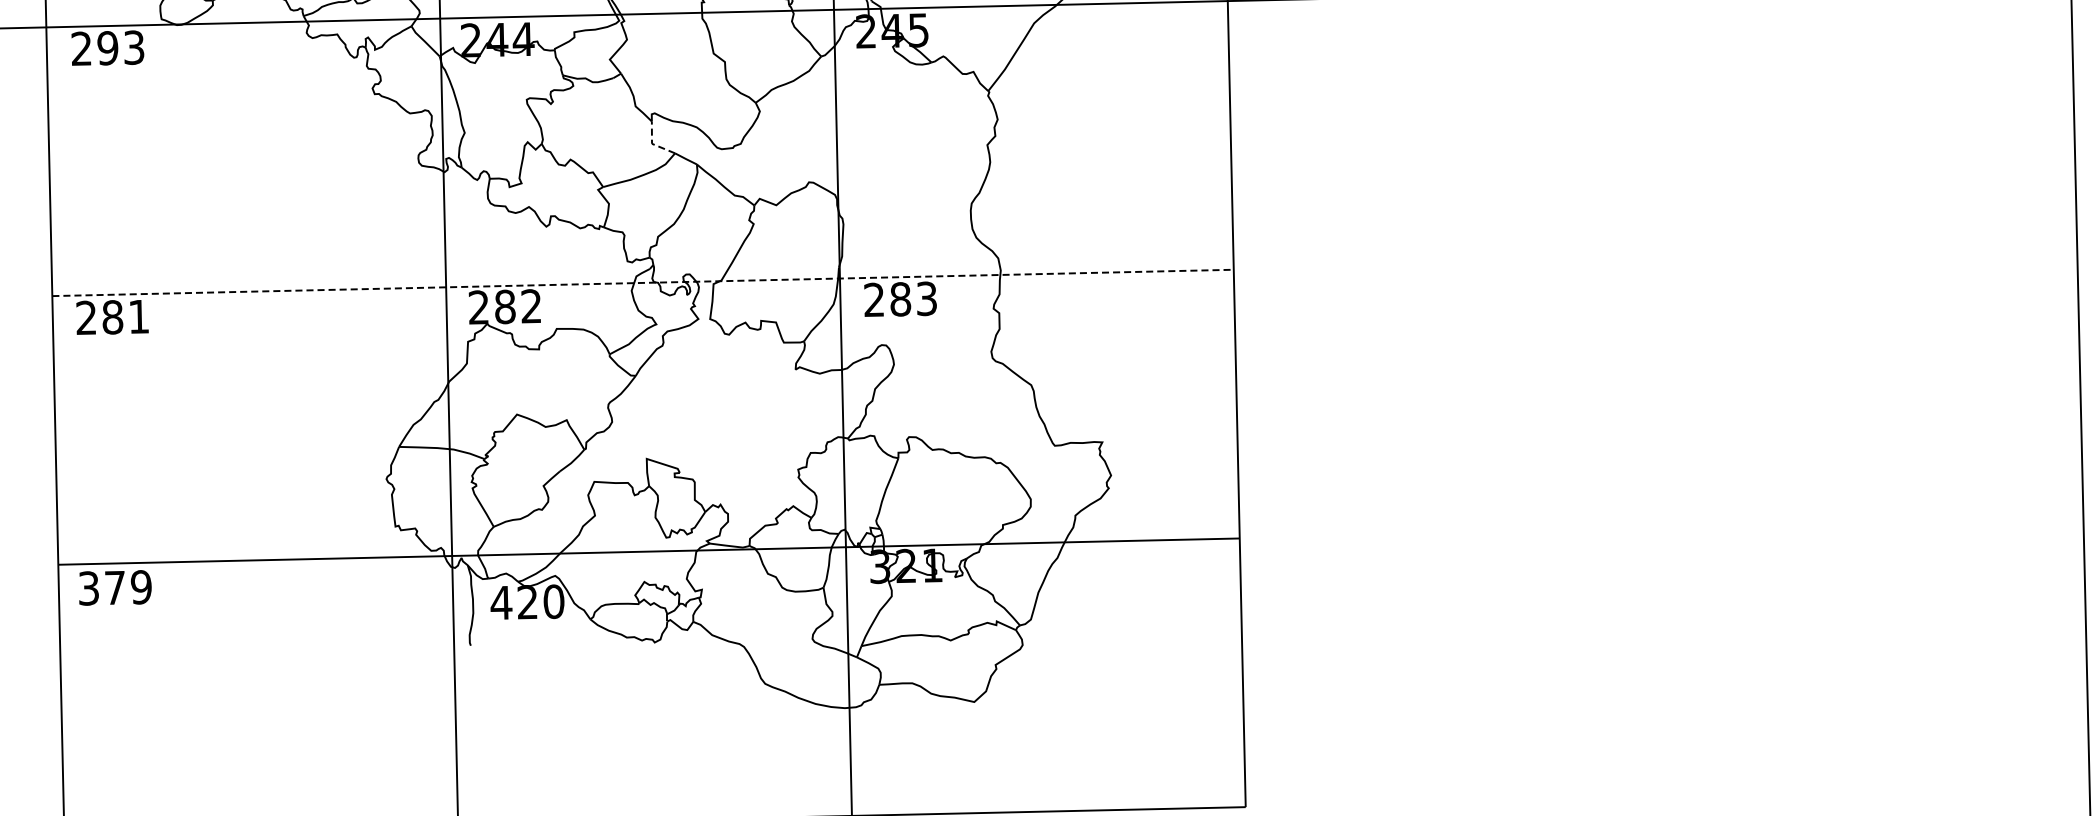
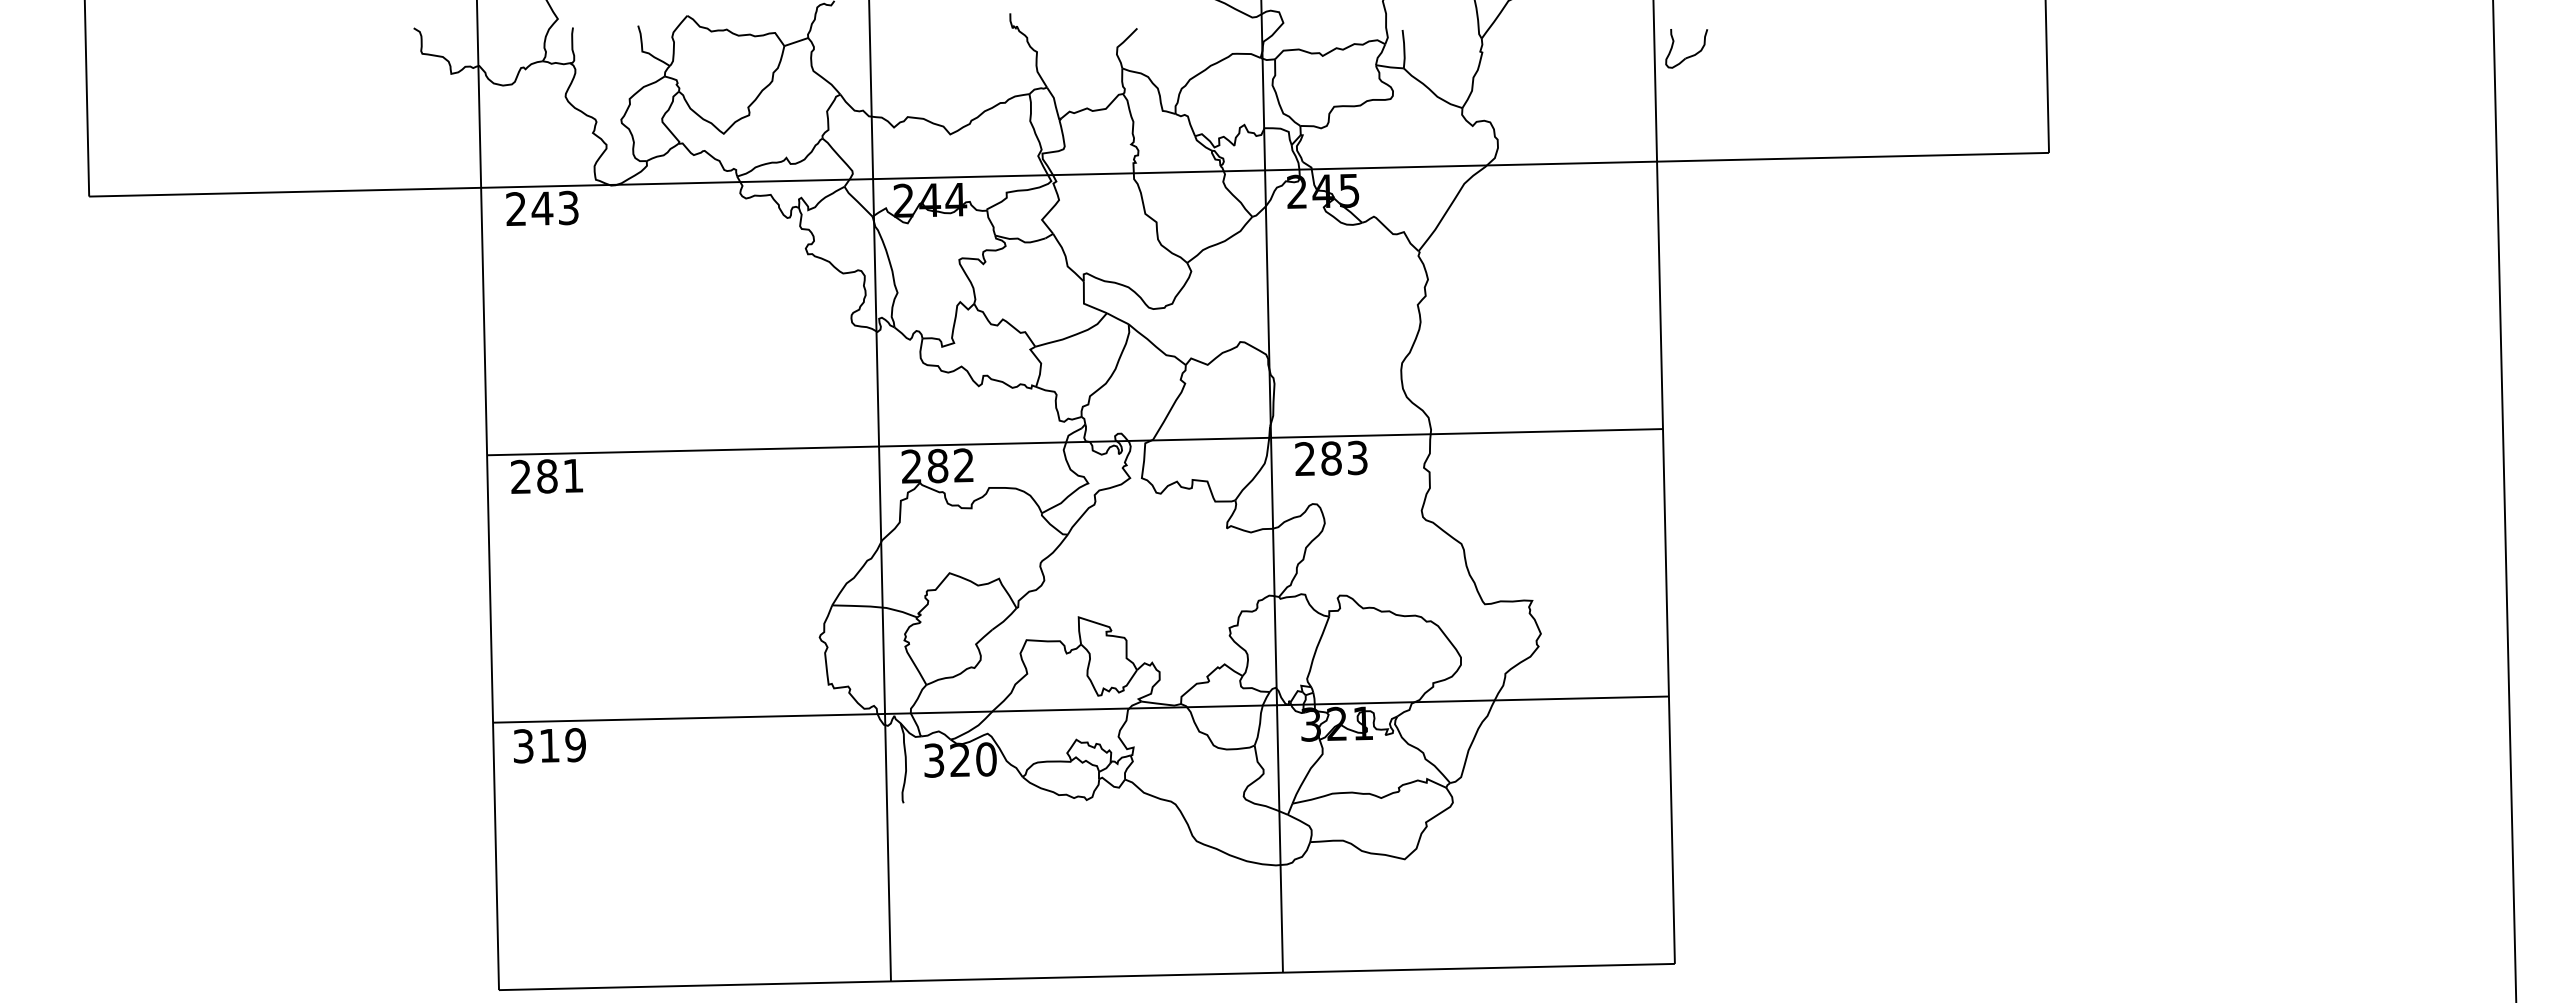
text: (108, 48) -> (542, 208), 293 -> 243
line: (651, 143) -> (1083, 303), dashed -> solid
line: (643, 283) -> (1075, 442), dashed -> solid
text: (115, 587) -> (549, 745), 379 -> 319
text: (501, 602) -> (934, 760), 420 -> 320

